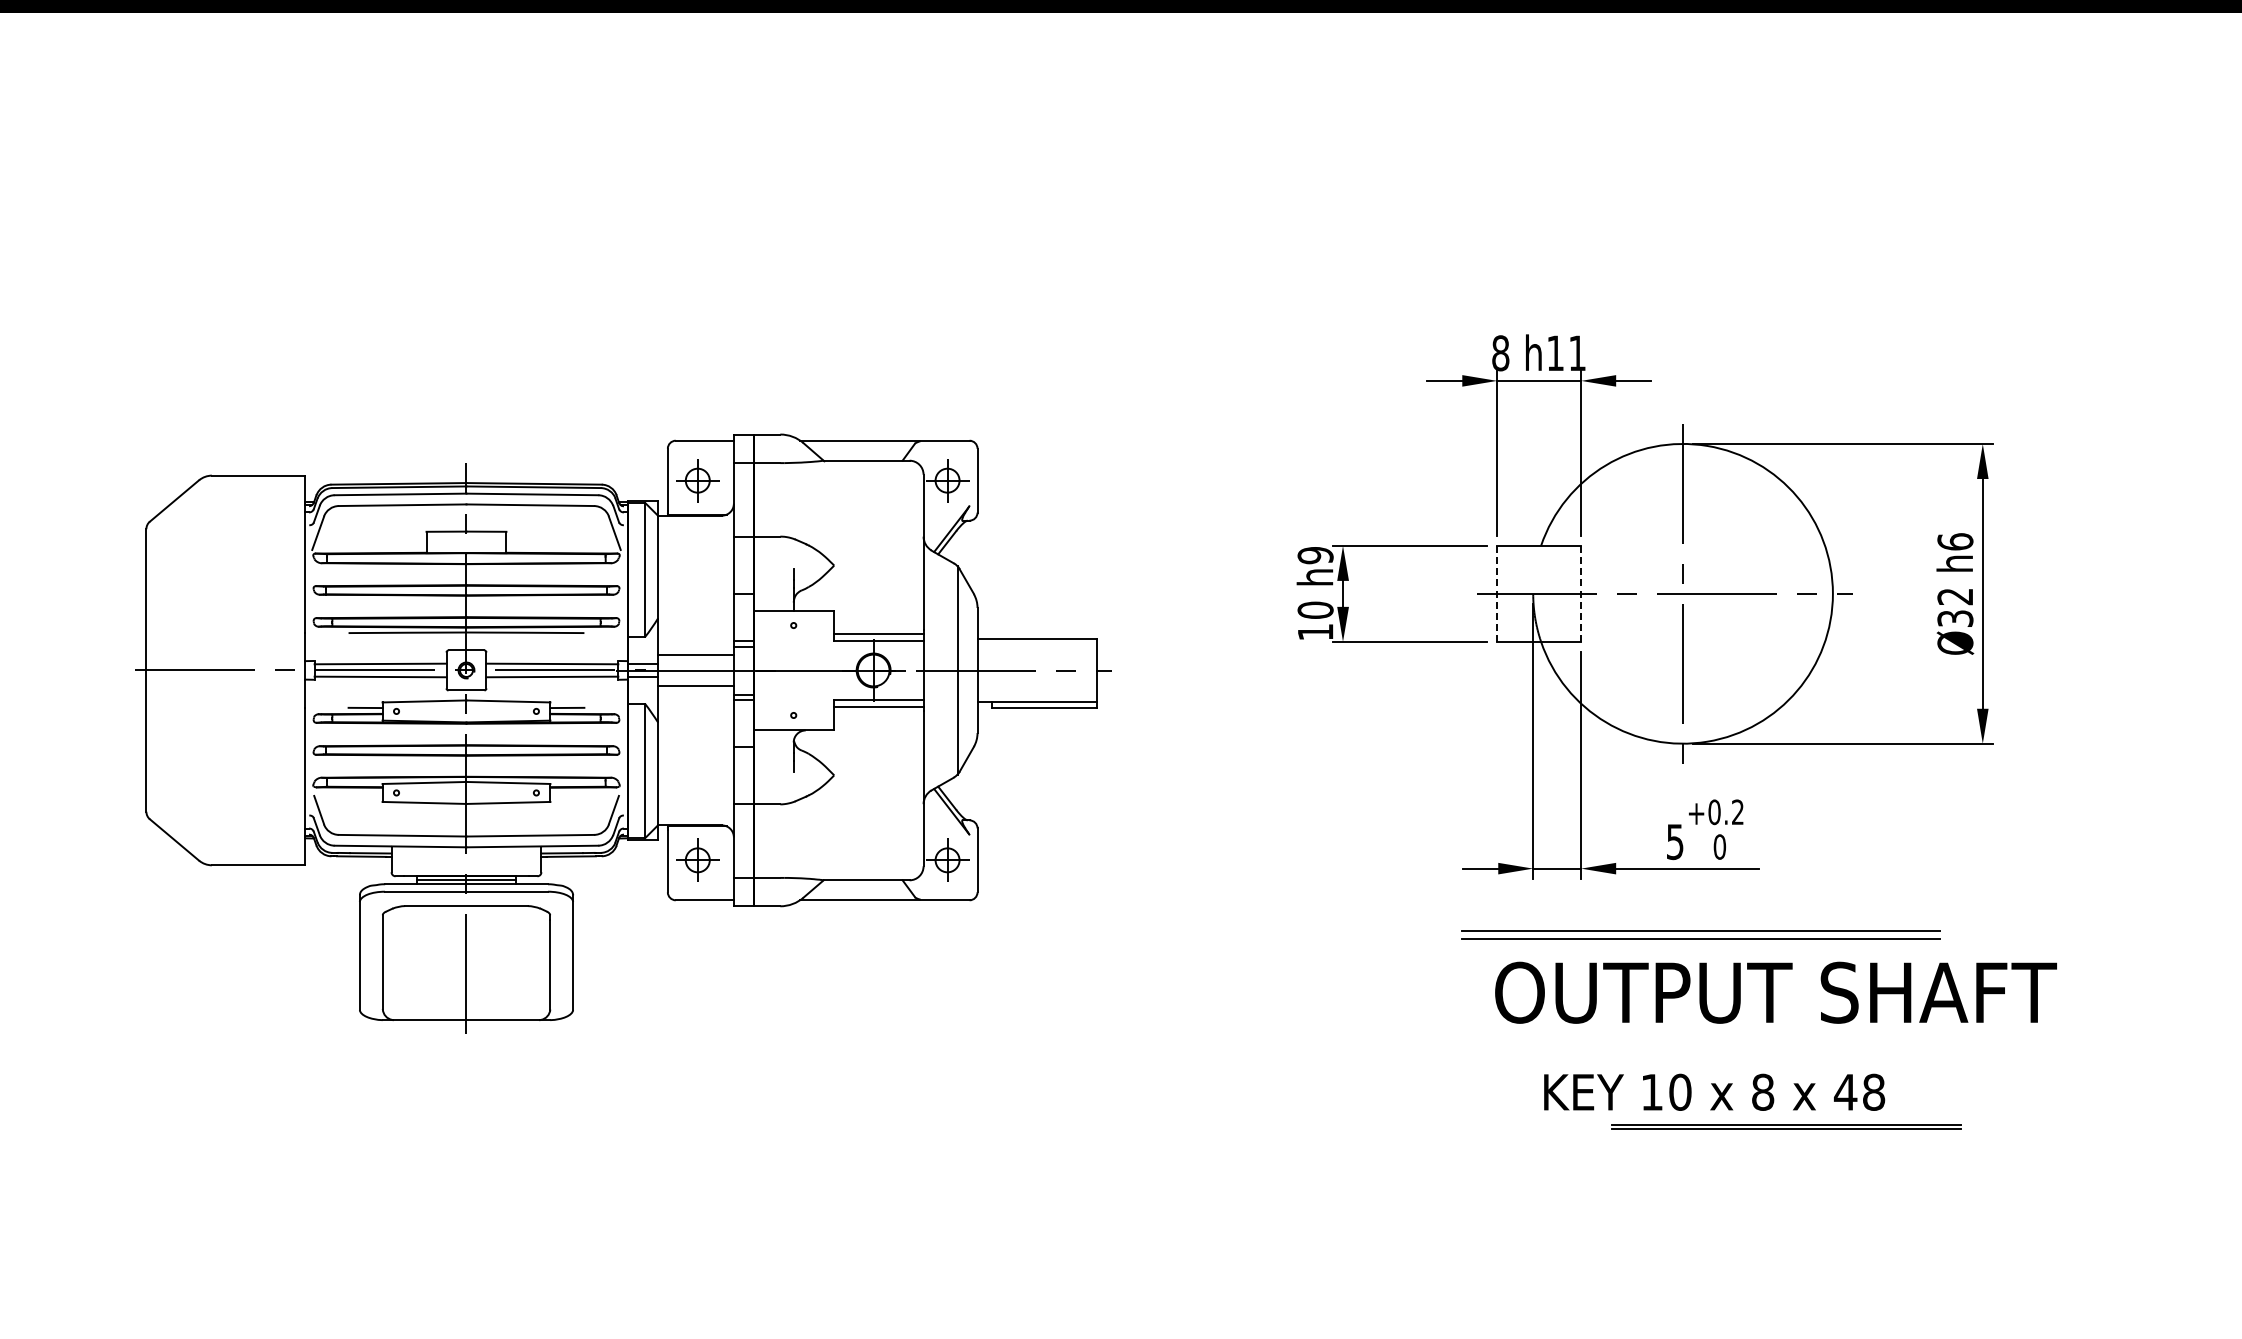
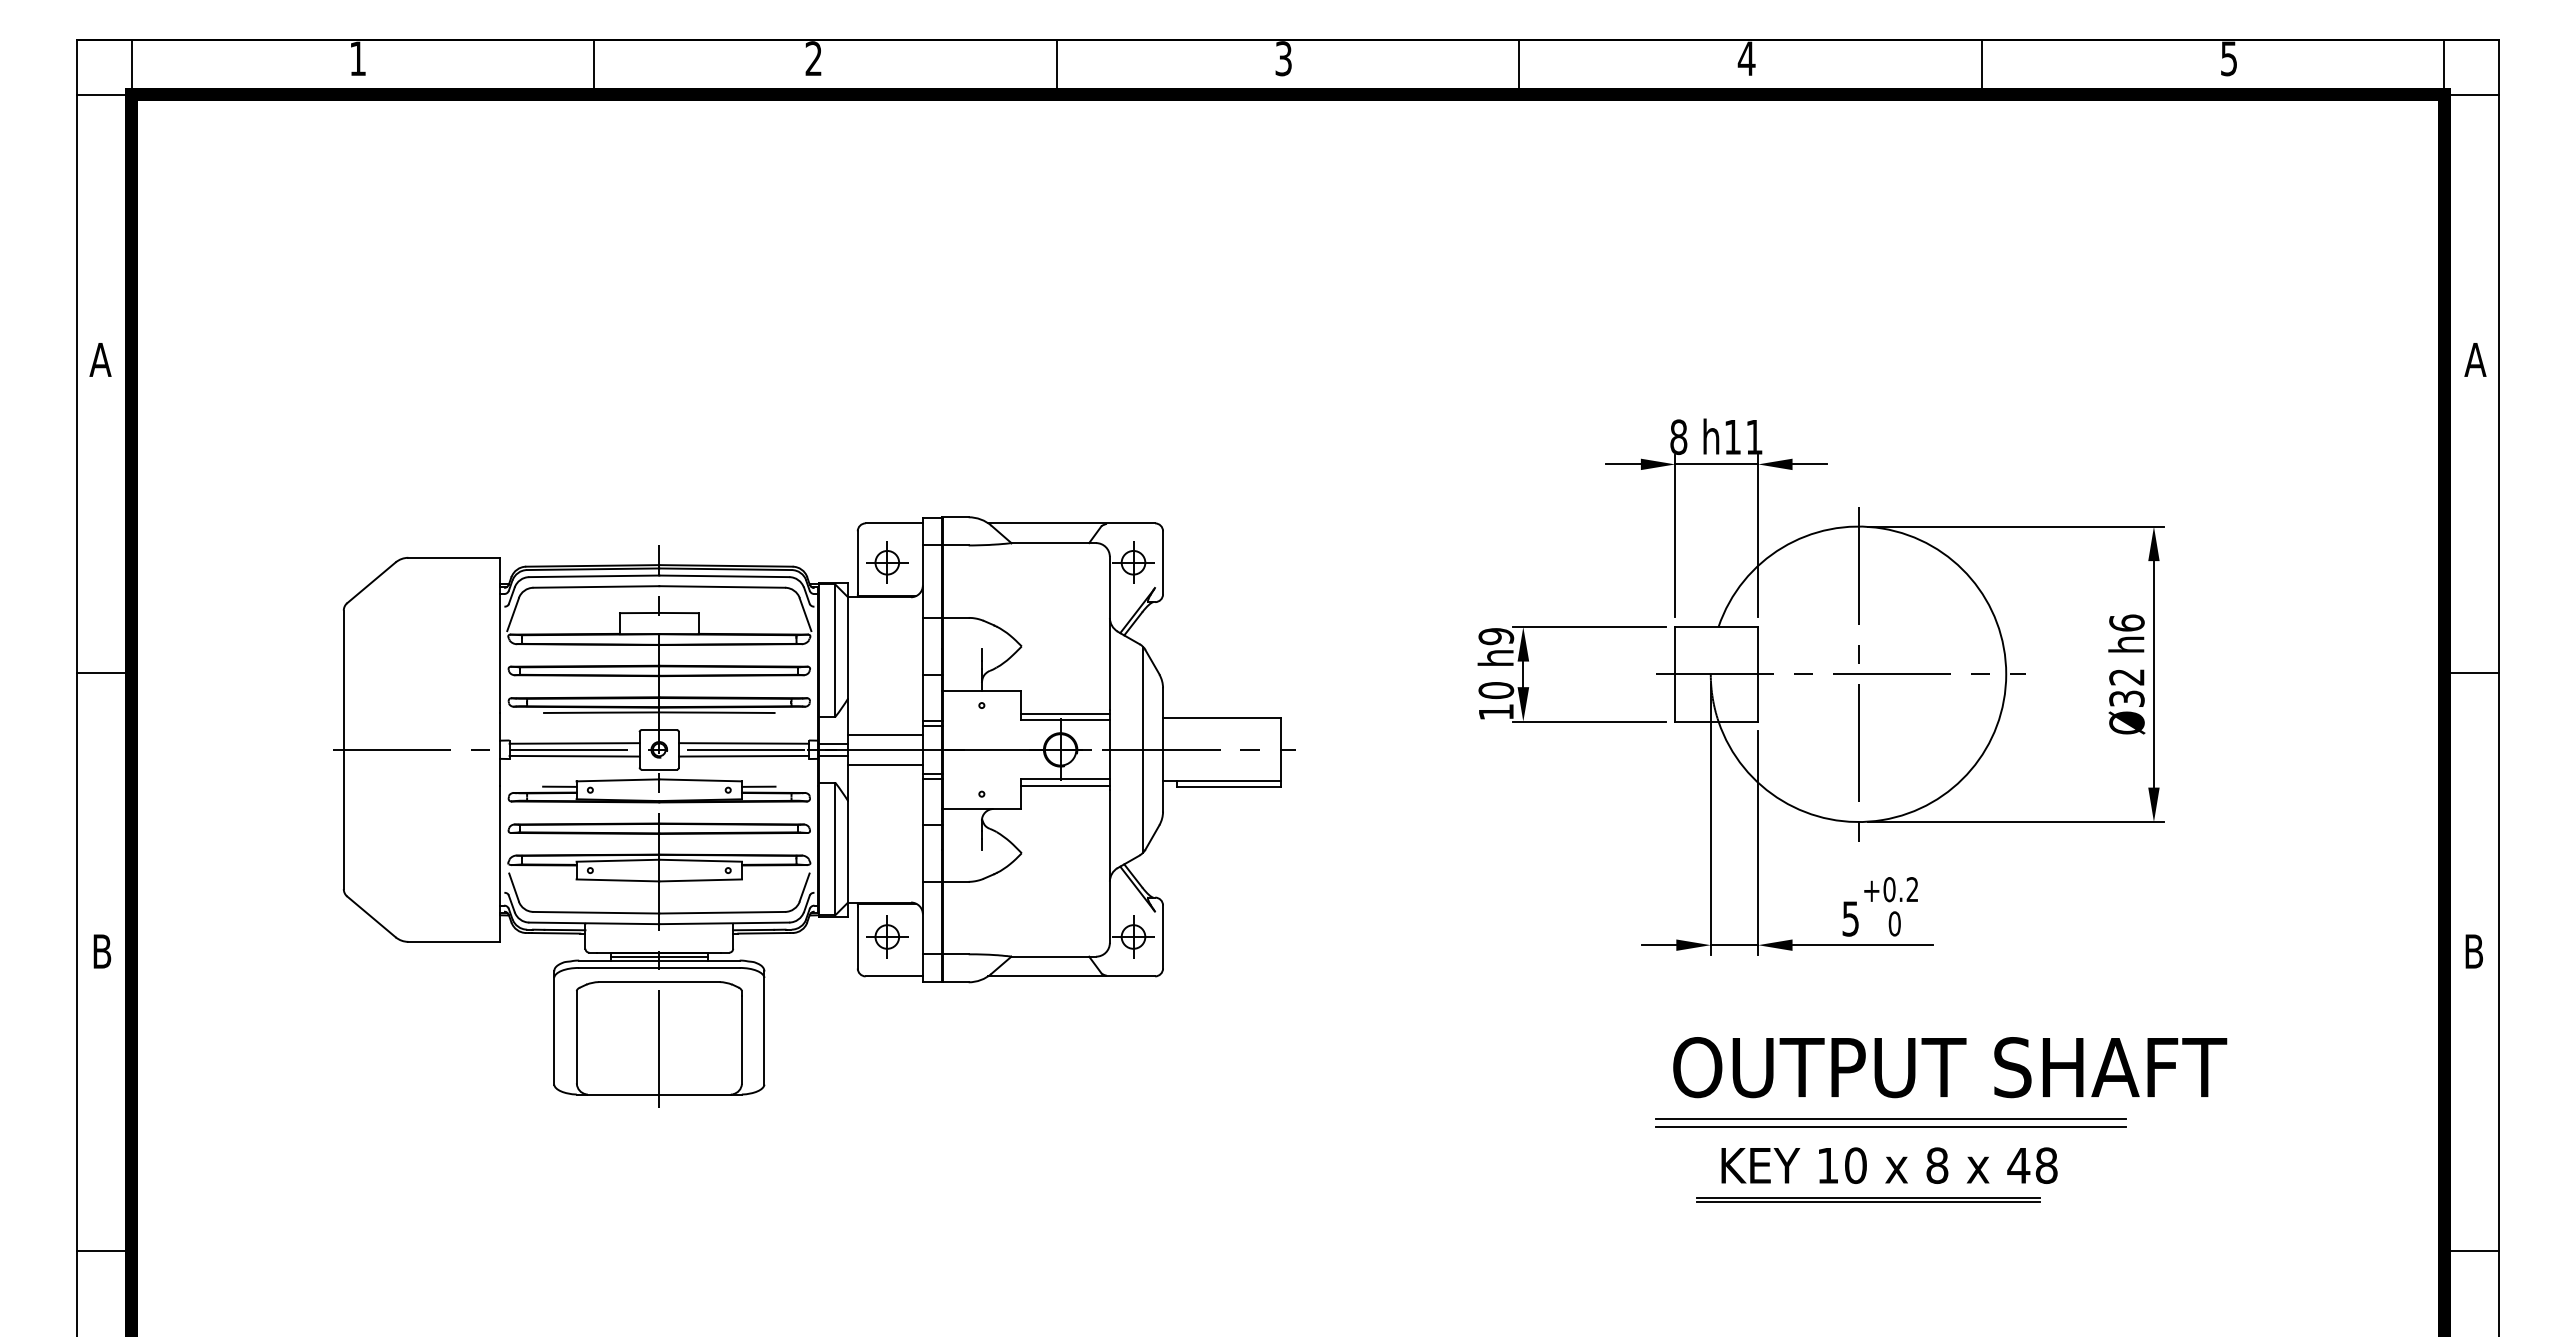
line: (1497, 594) -> (1675, 674), dashed -> solid
line: (1581, 594) -> (1758, 674), dashed -> solid
part: (1700, 934) -> (1890, 1122), moved
part: (1786, 1126) -> (1868, 1199), moved

